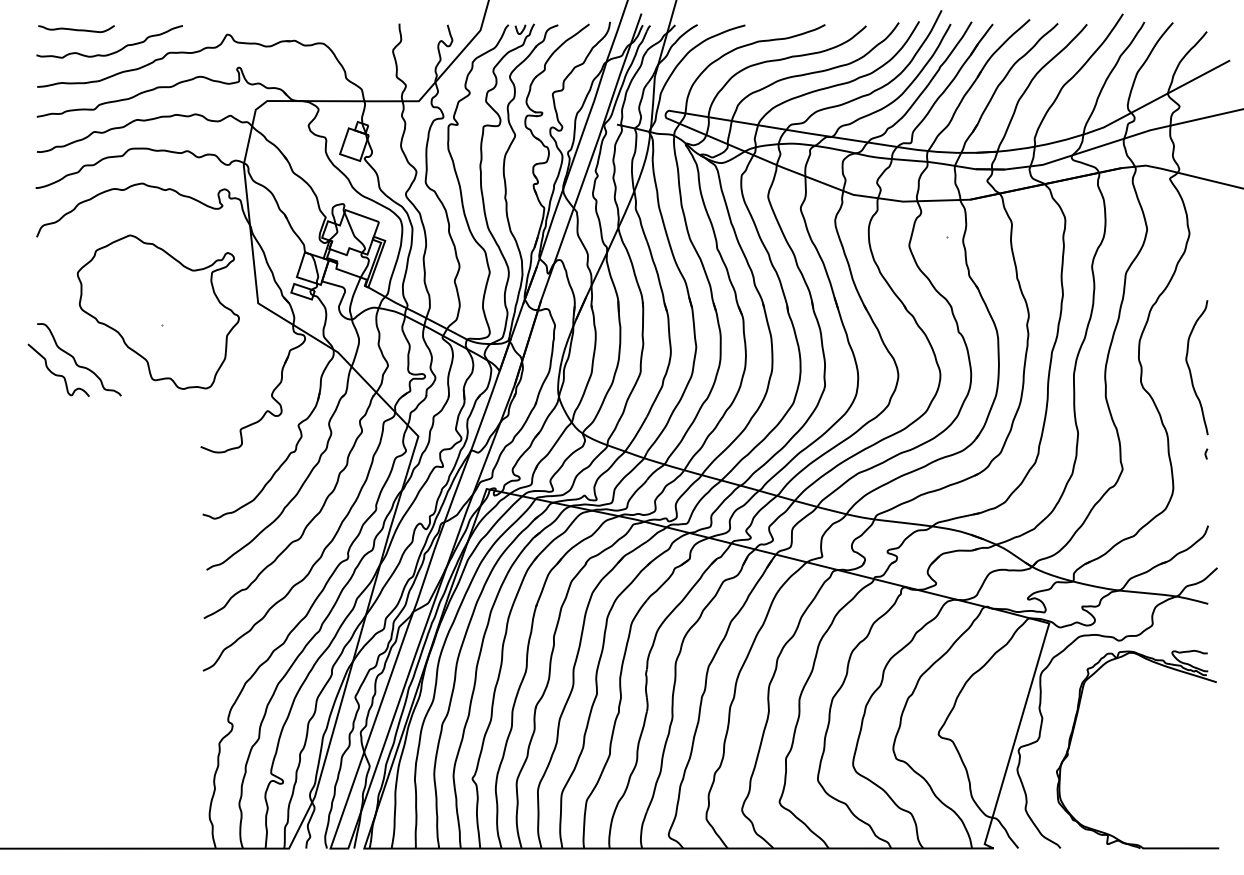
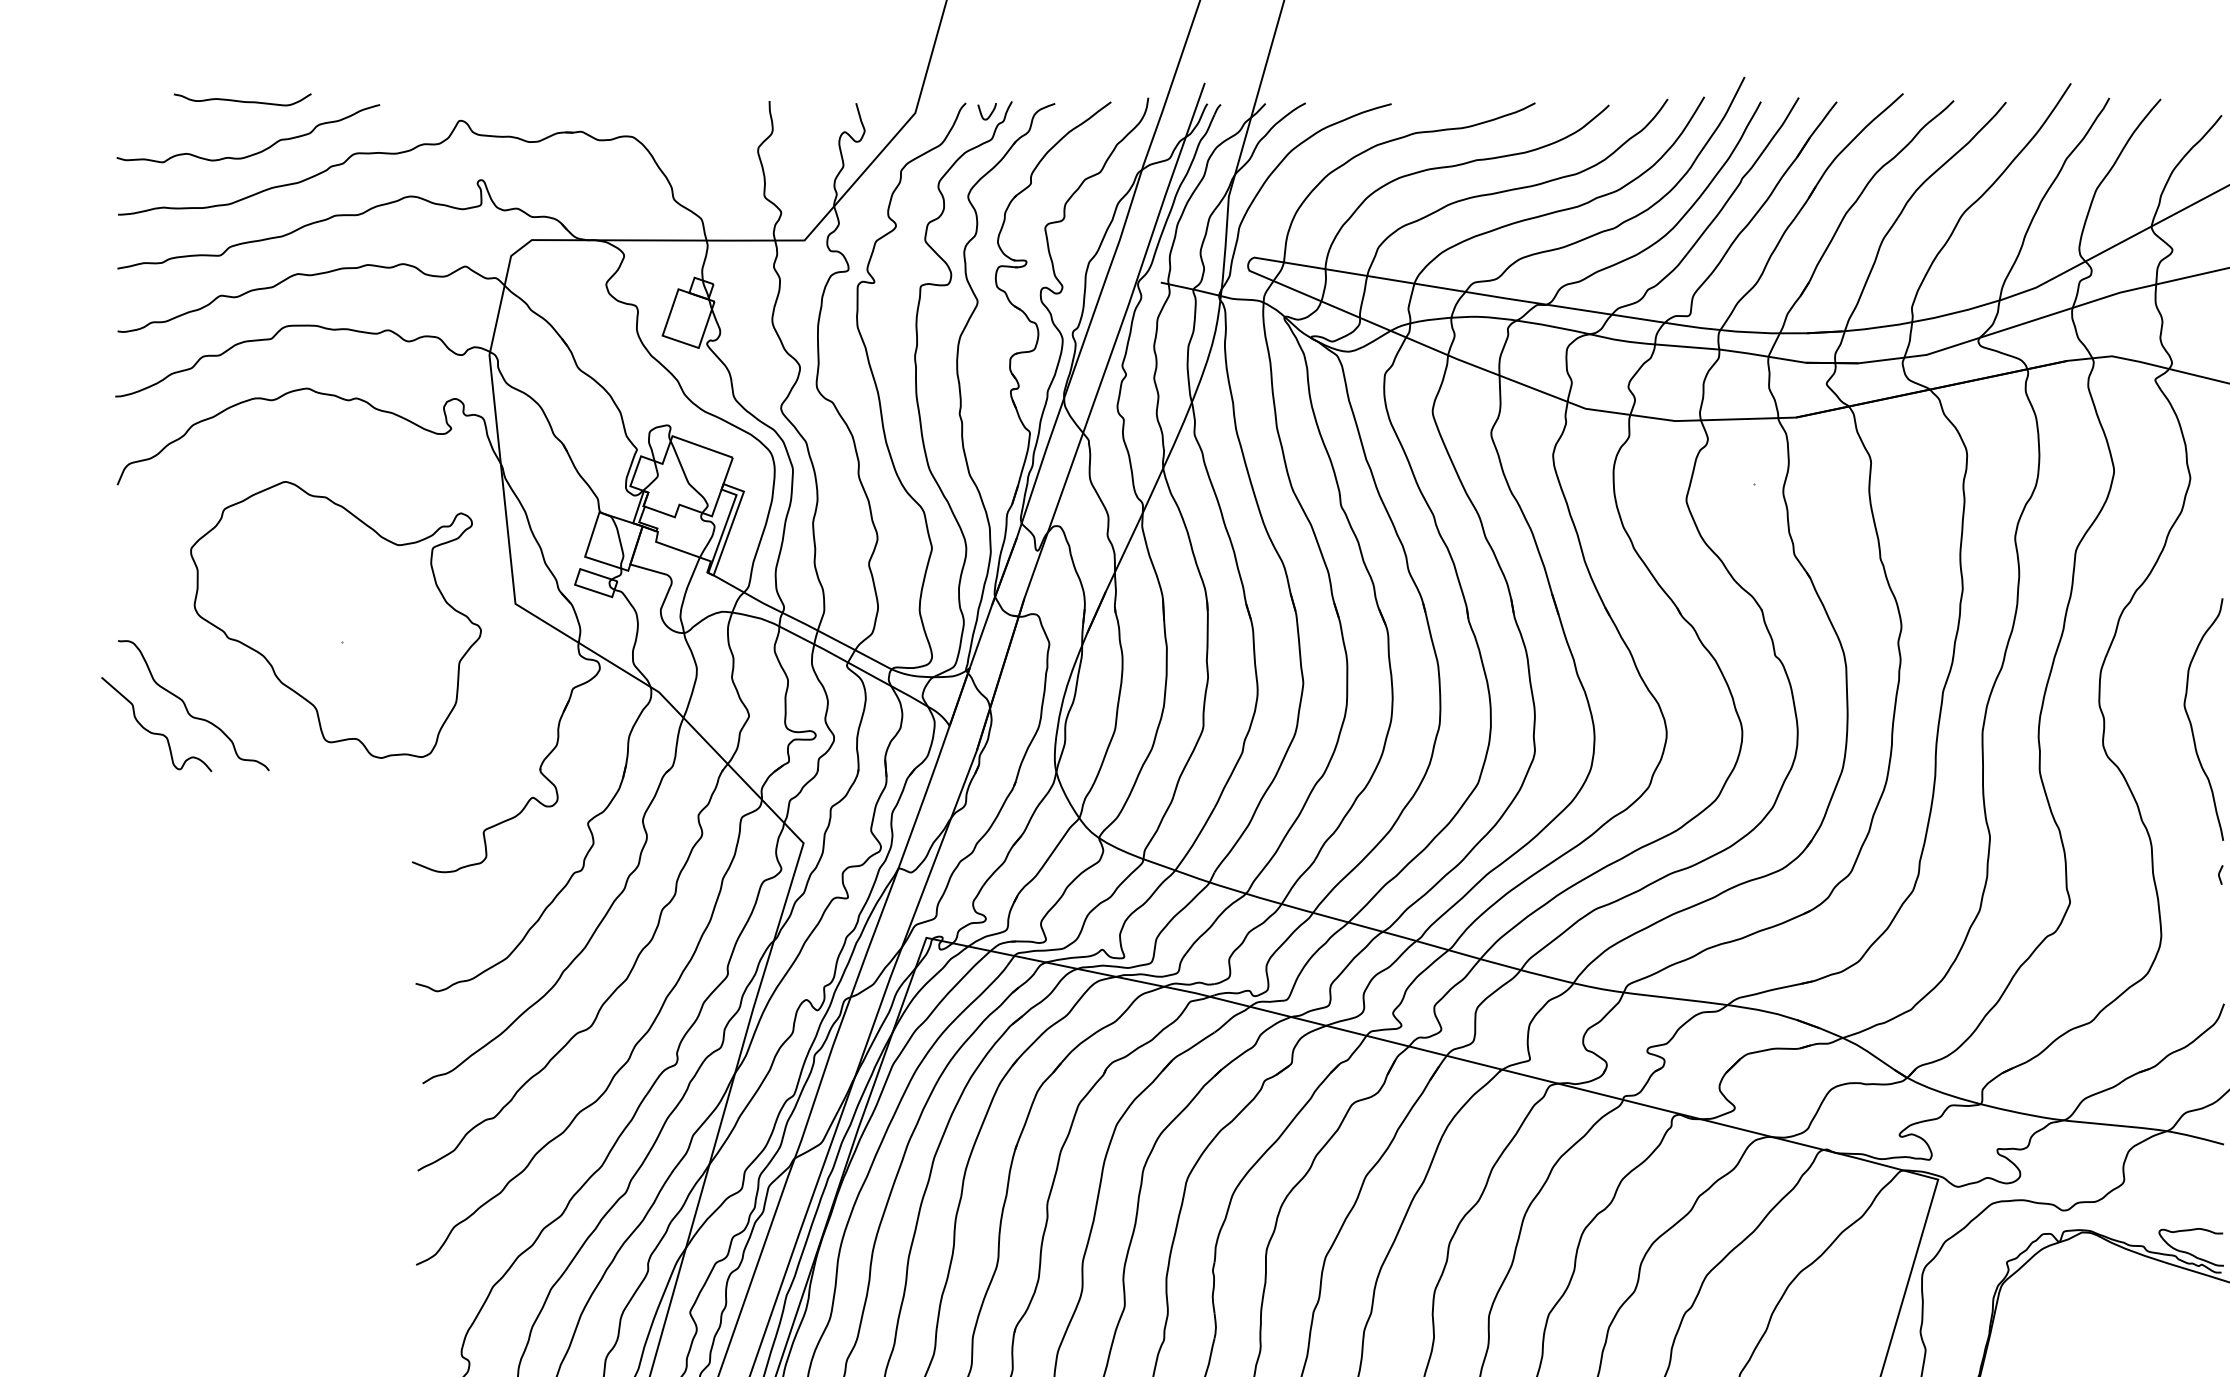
curve: (76, 29) -> (242, 100), moved

